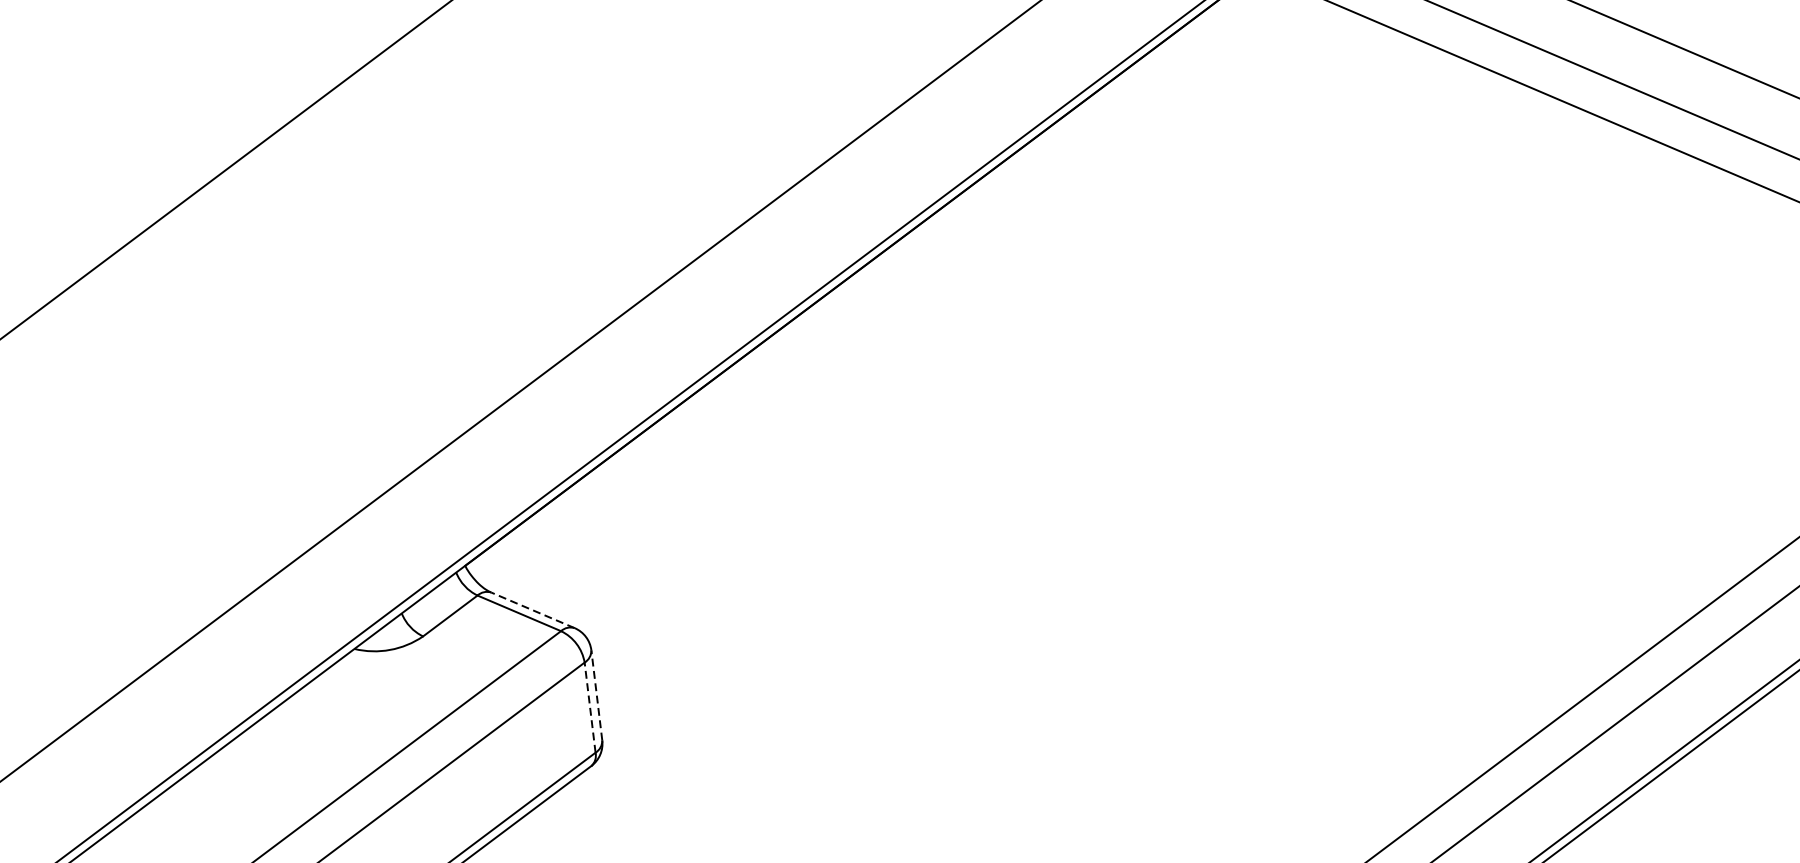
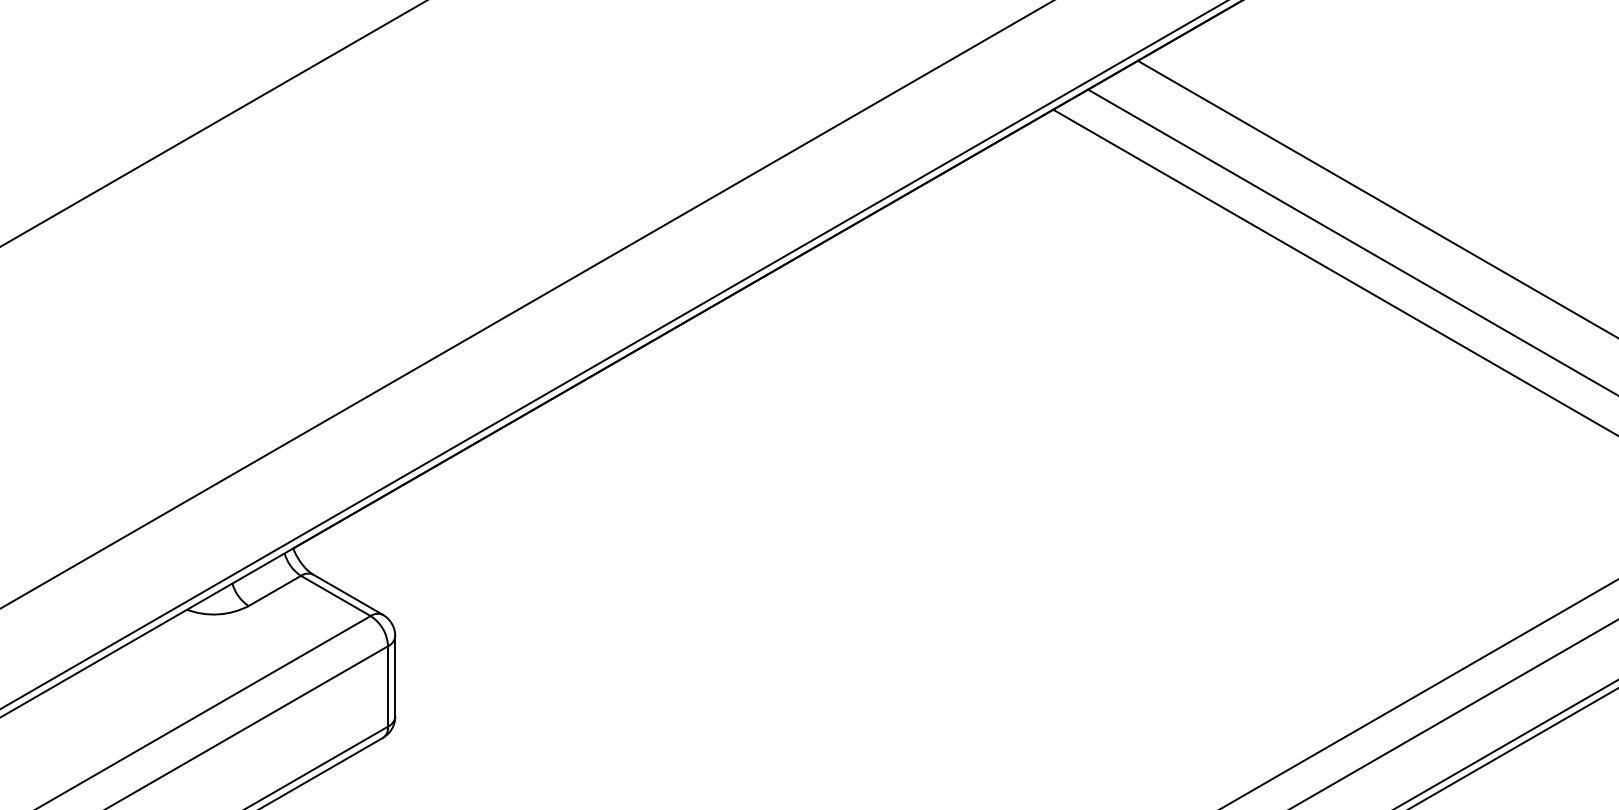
line: (532, 610) -> (347, 594), dashed -> solid
line: (596, 694) -> (395, 675), dashed -> solid
line: (590, 706) -> (388, 685), dashed -> solid

